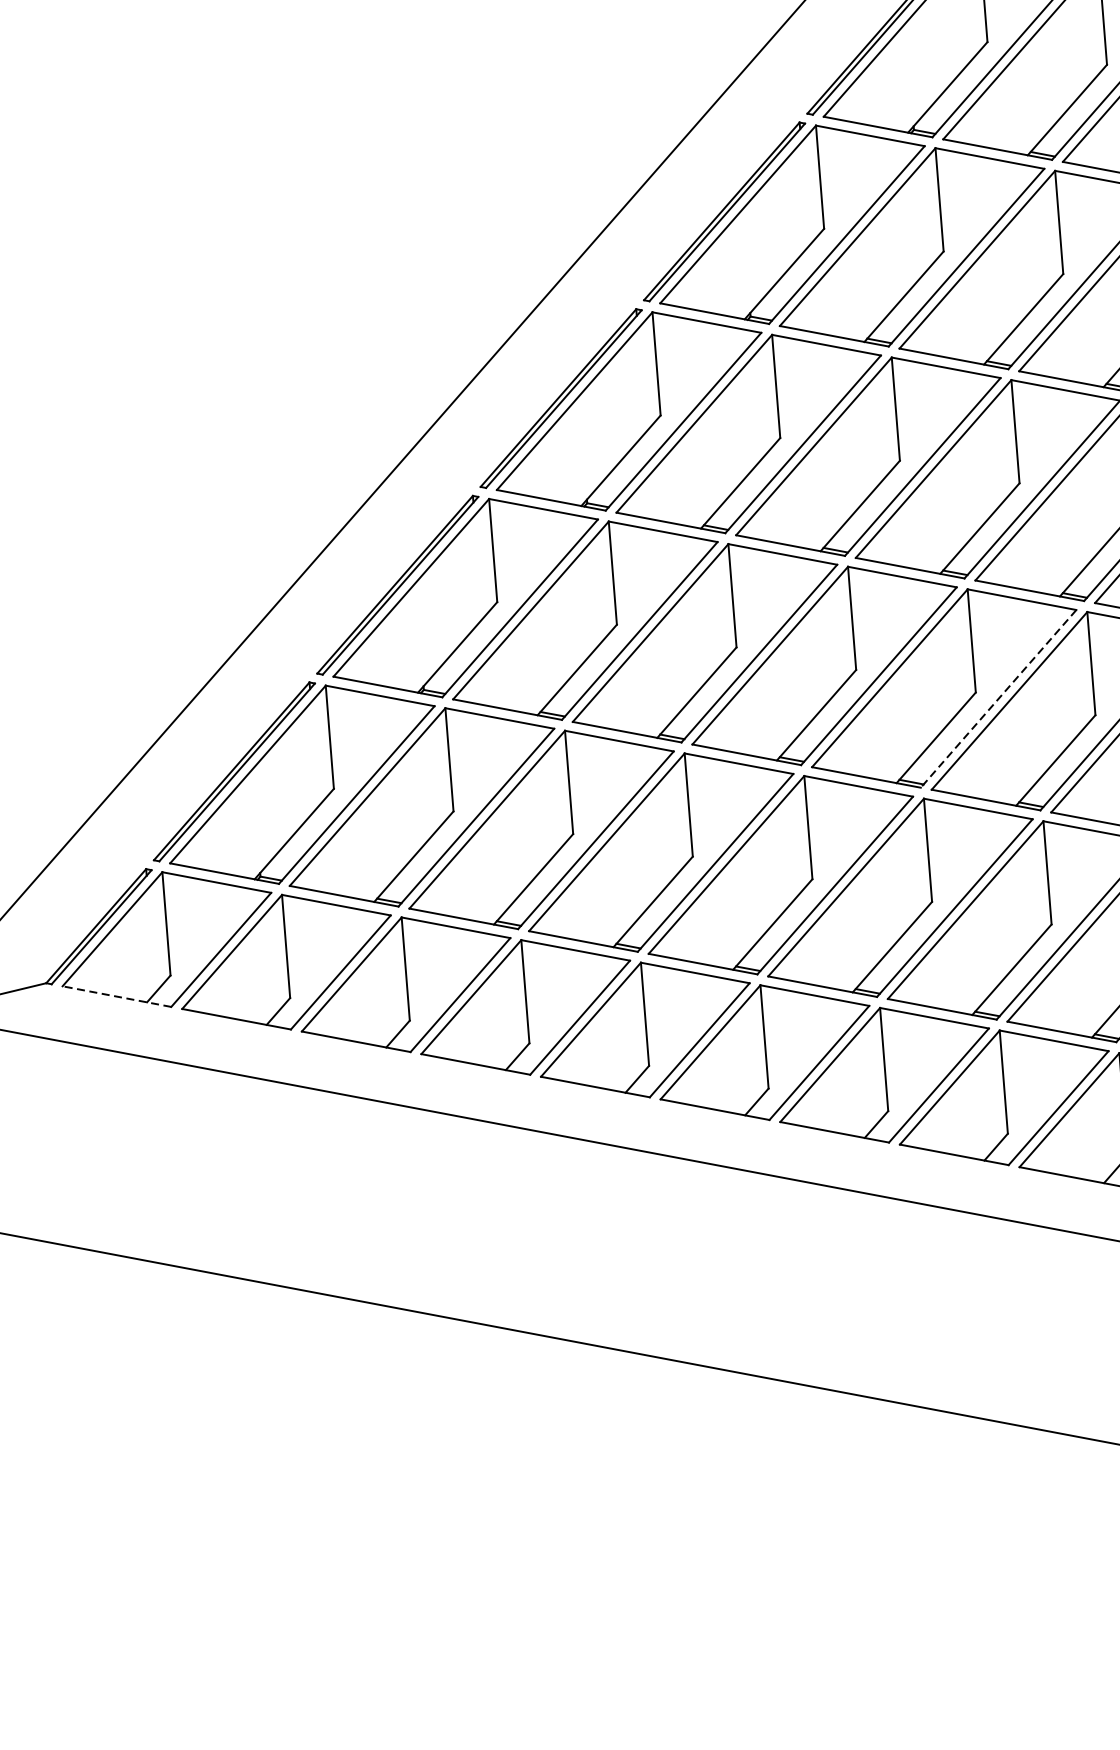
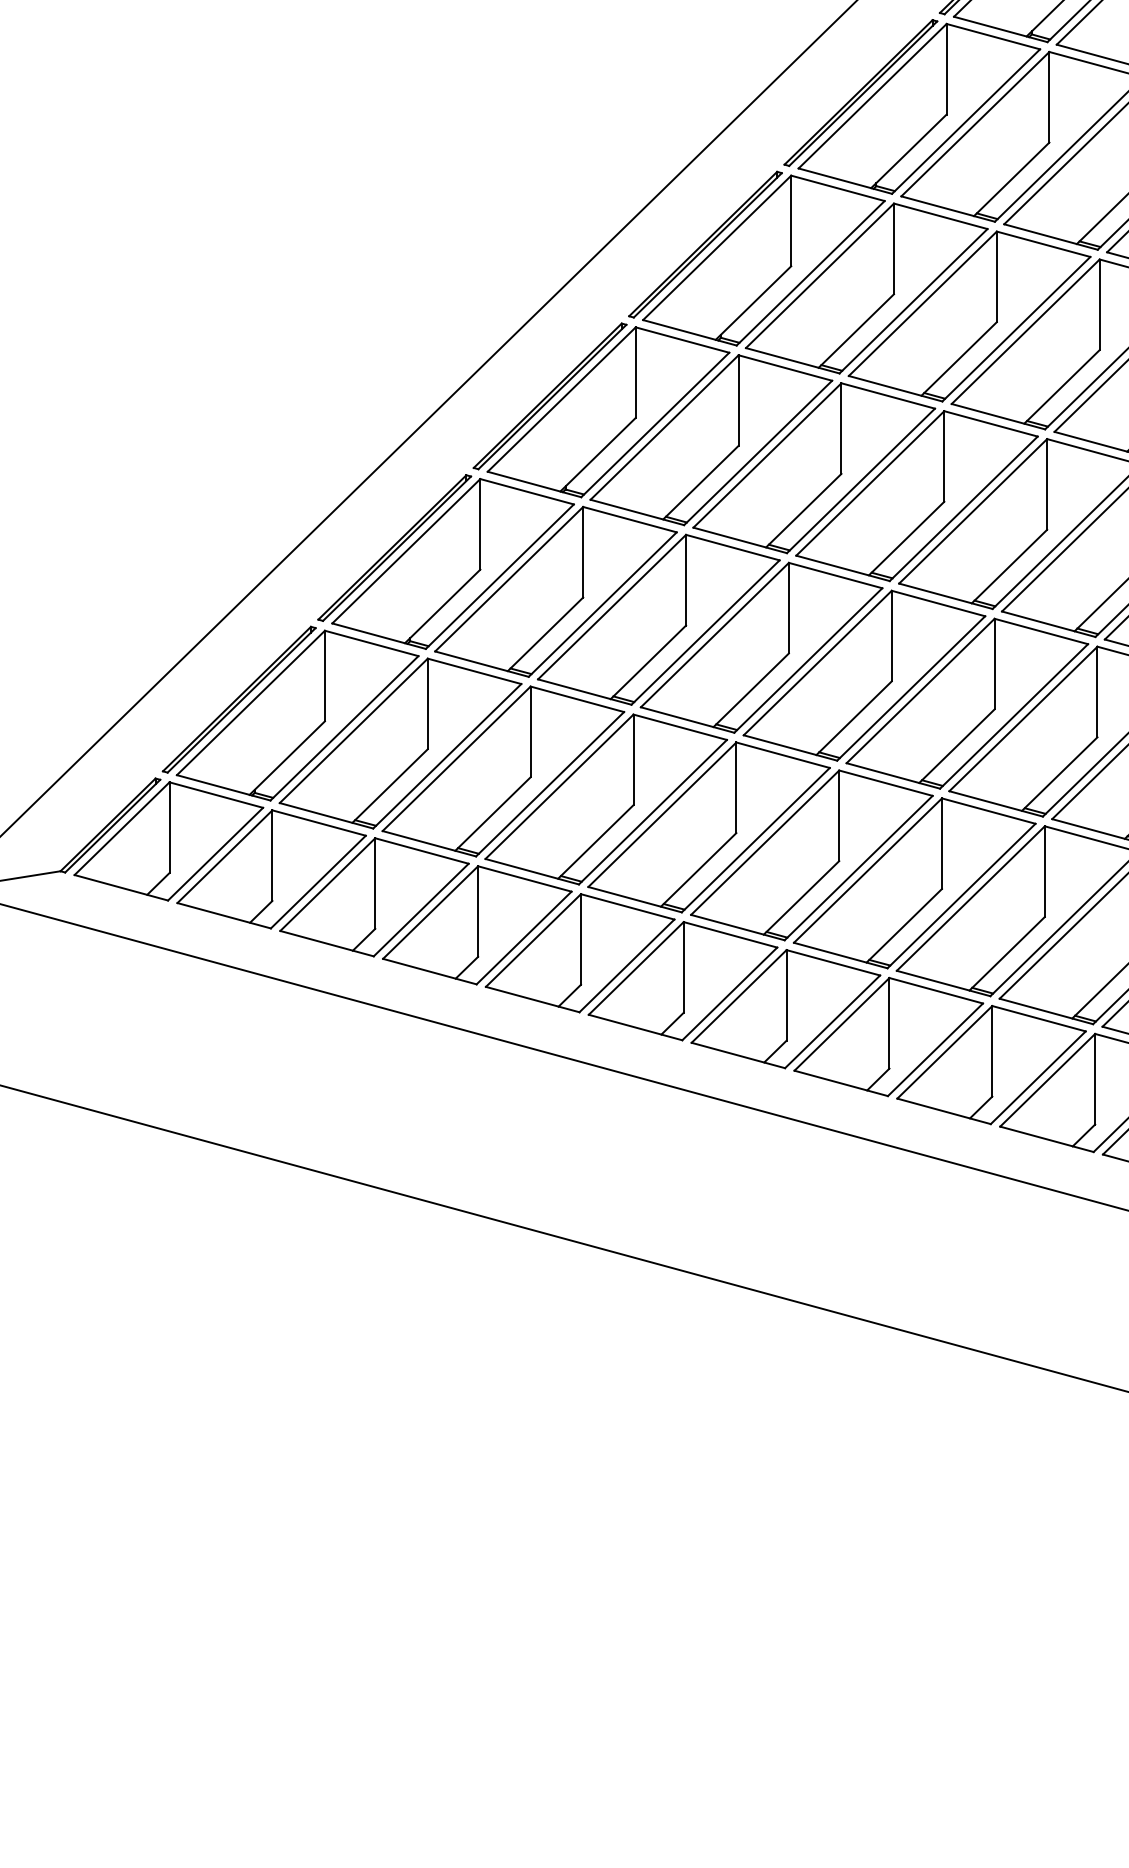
line: (997, 698) -> (910, 688), dashed -> solid
line: (115, 996) -> (120, 887), dashed -> solid

